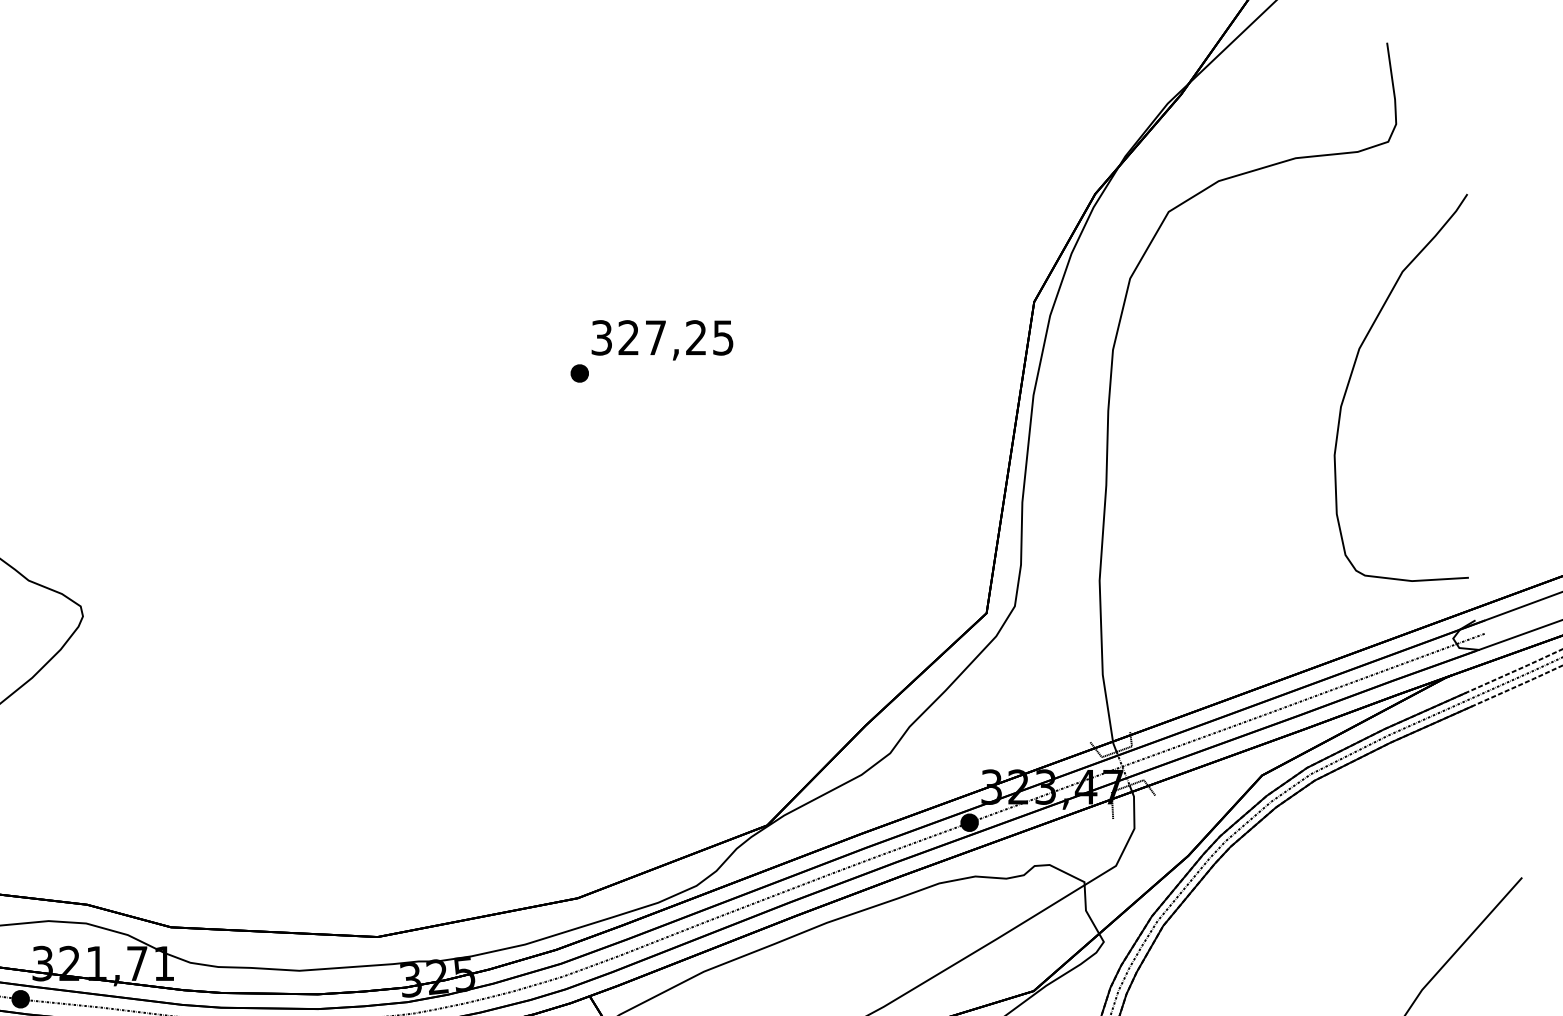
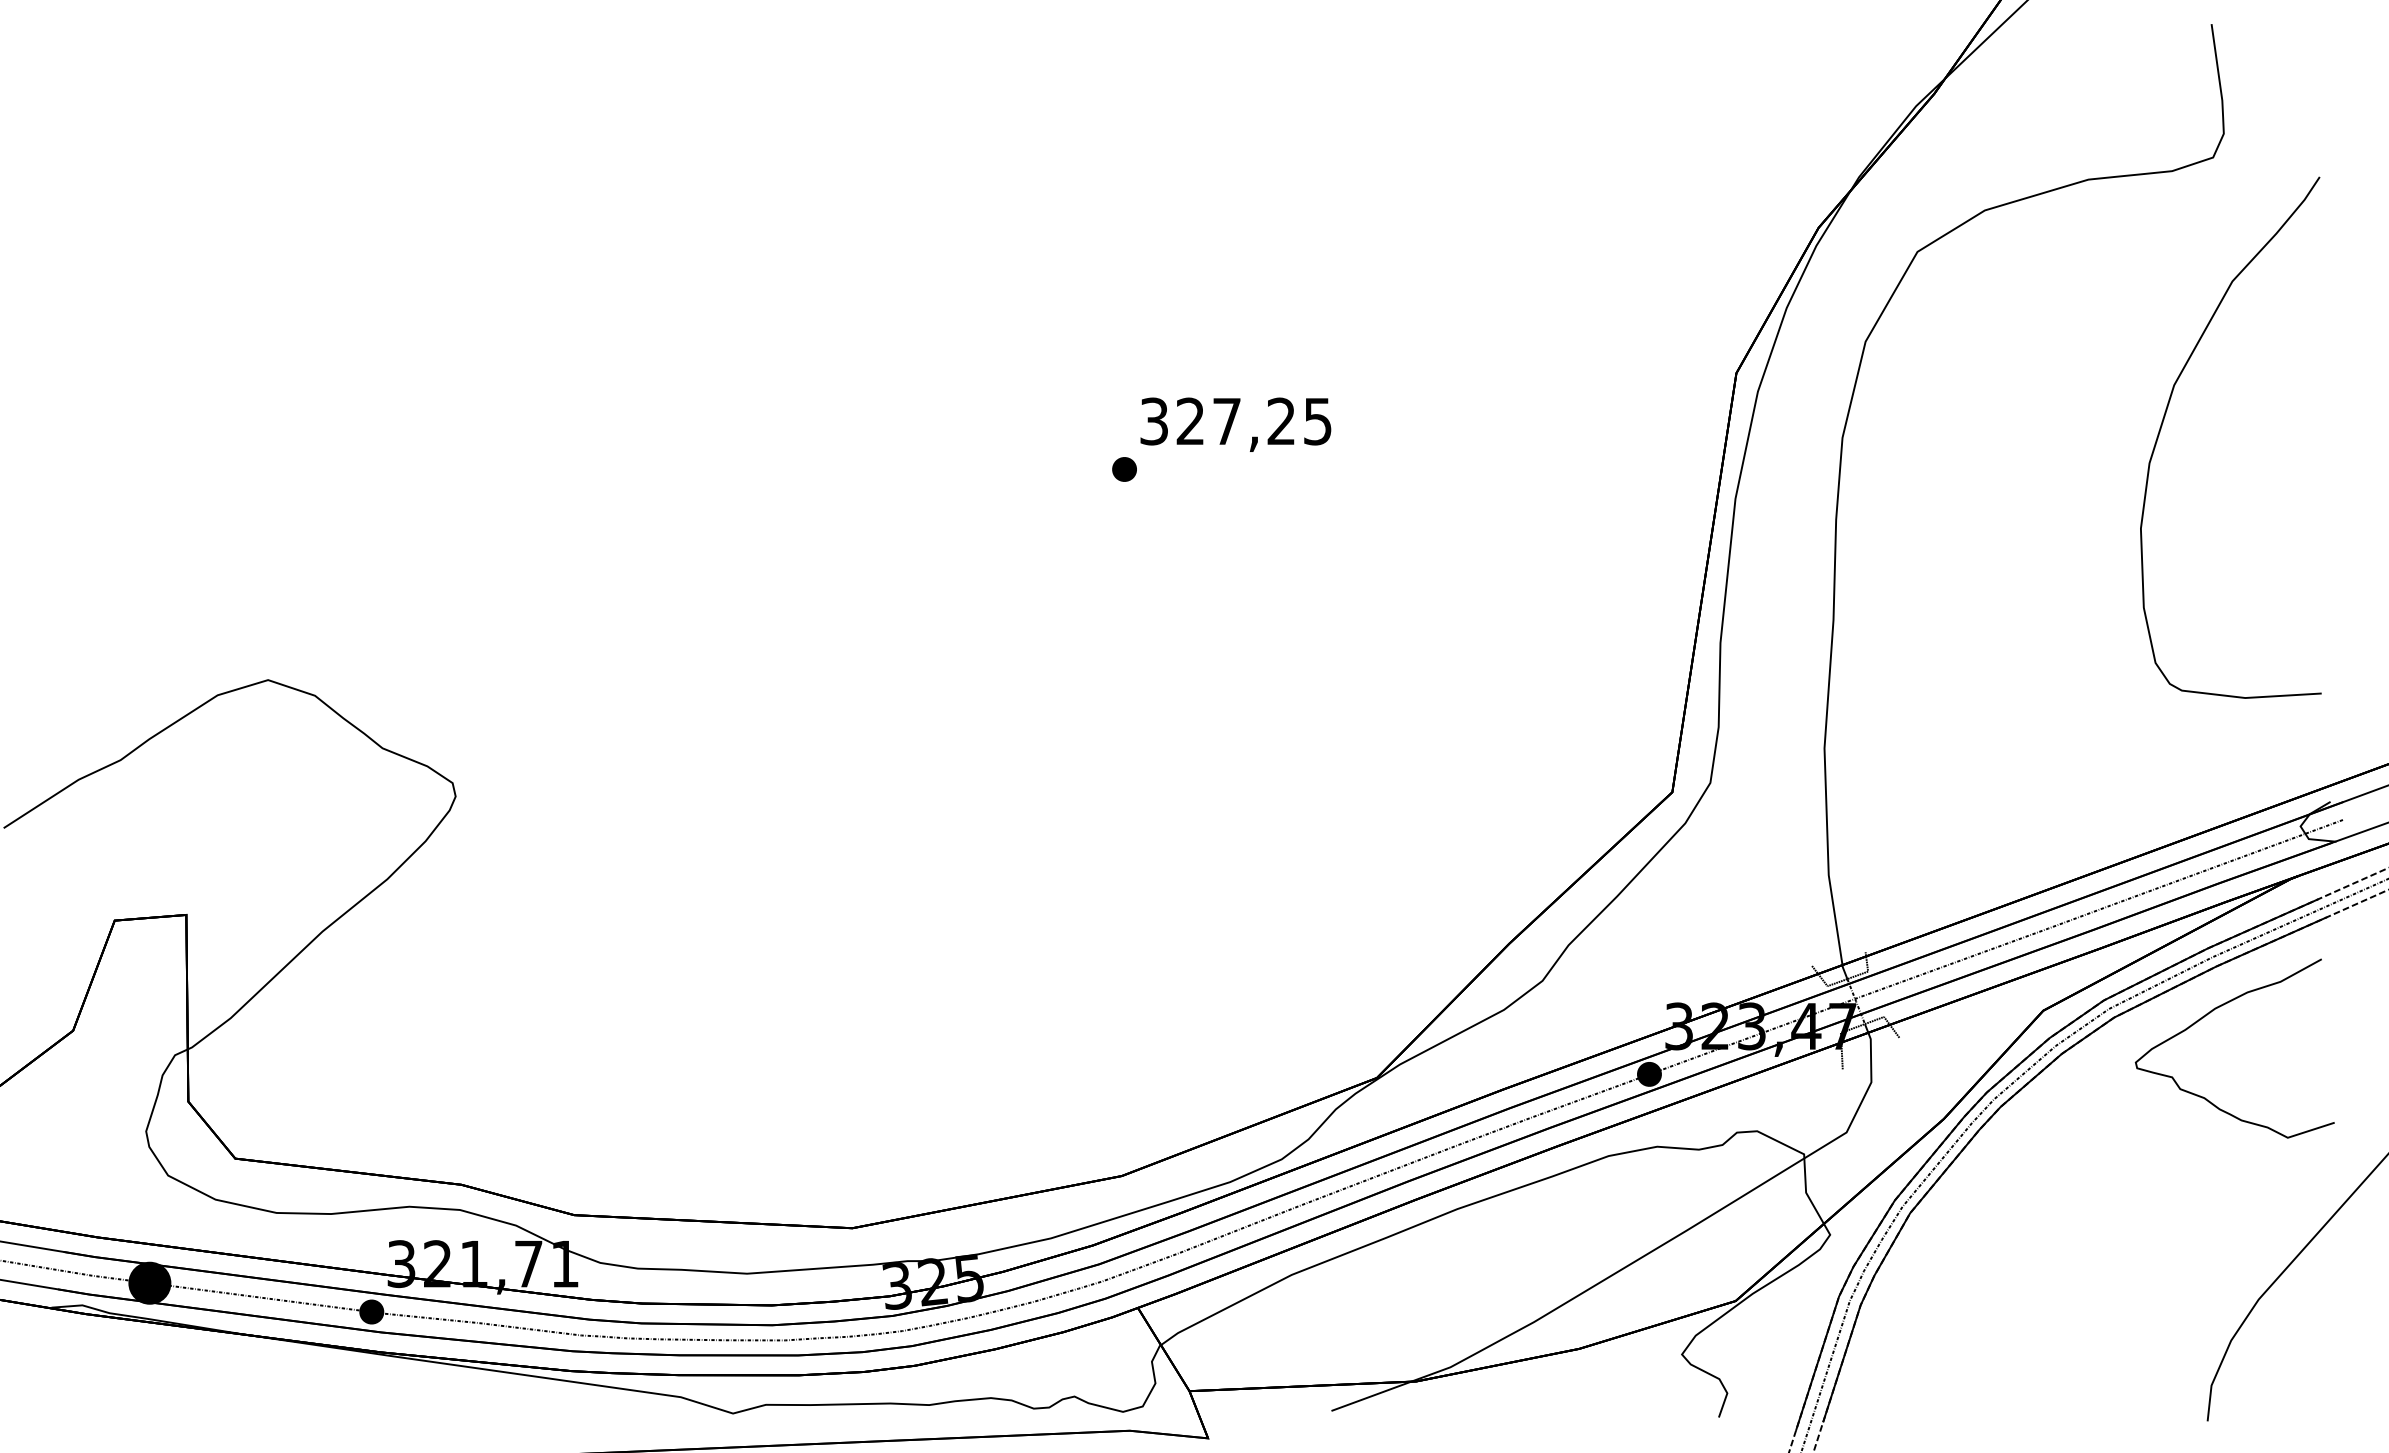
curve: (1352, 372) -> (2165, 416), moved
curve: (1386, 777) -> (2210, 1013), added

